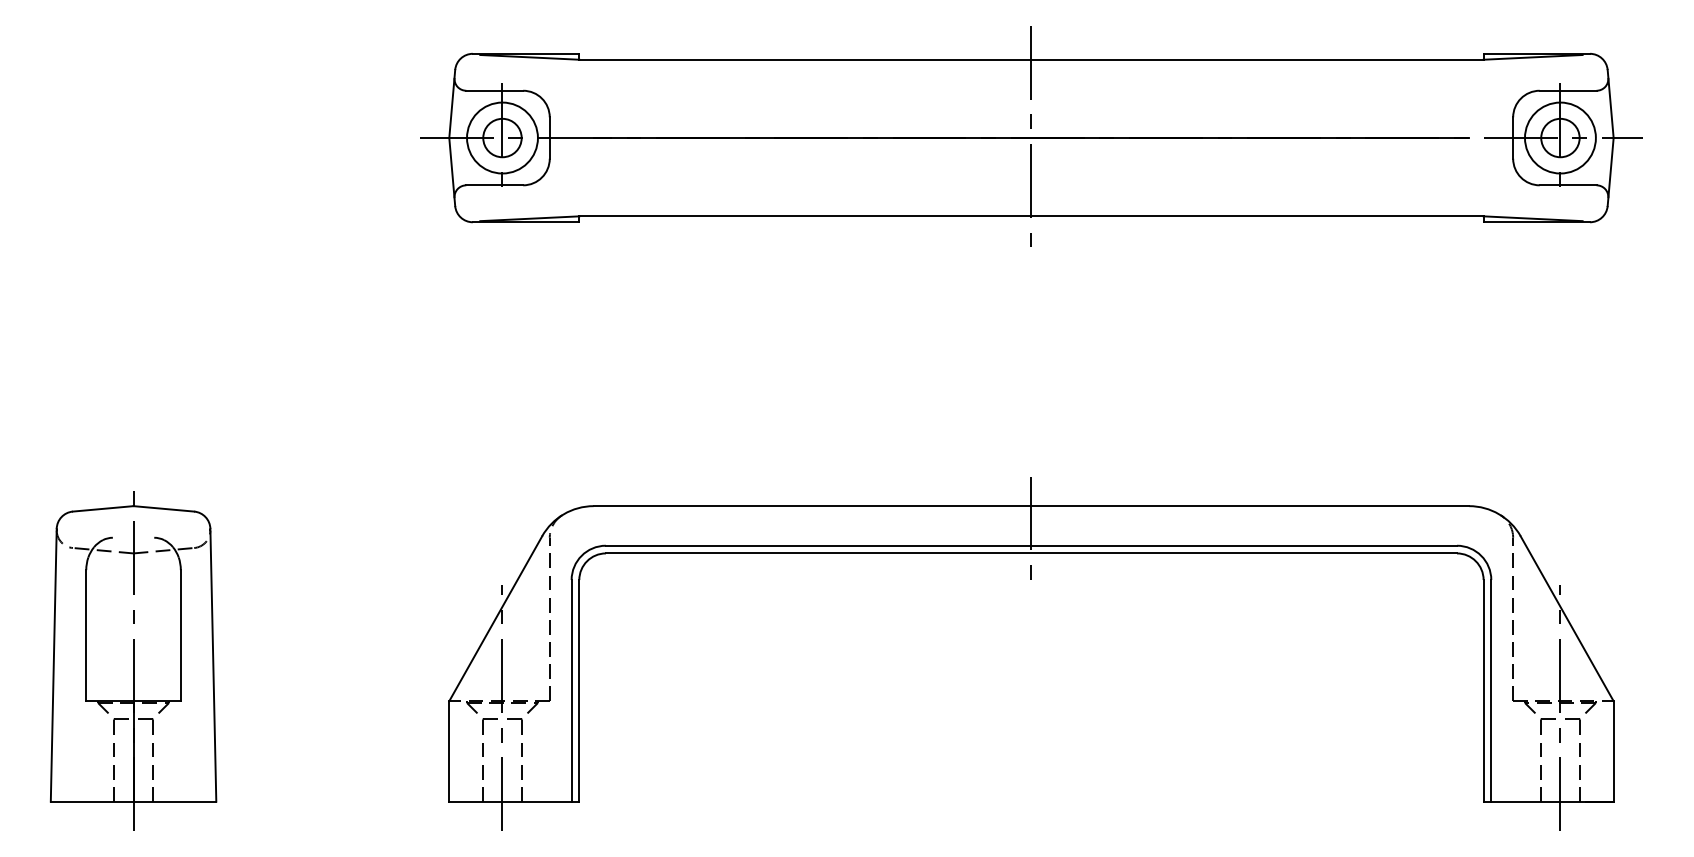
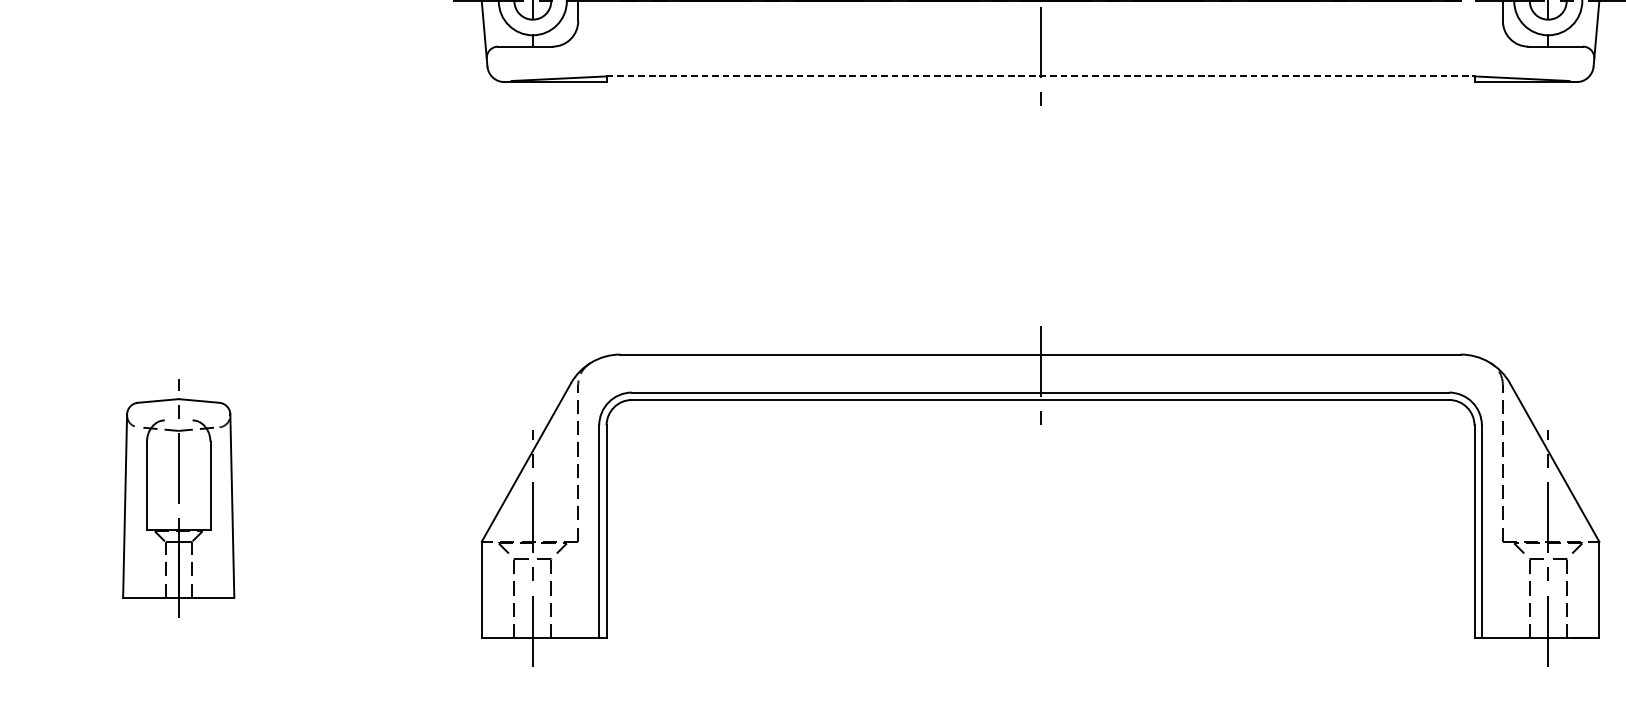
line: (1031, 216) -> (1040, 76), solid -> dashed
part: (133, 660) -> (178, 502), size x0.7

